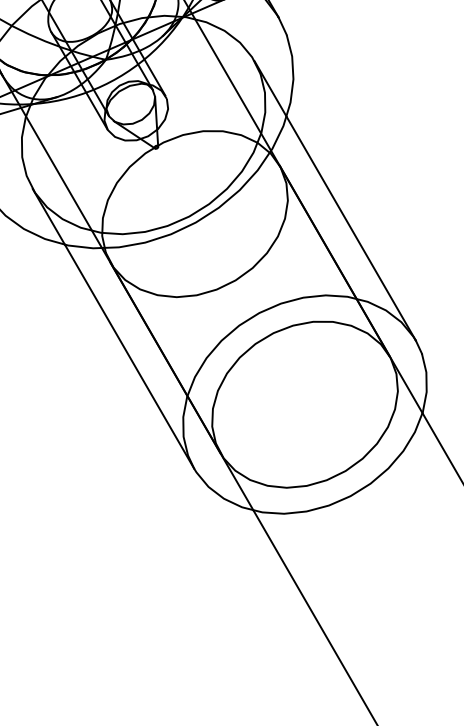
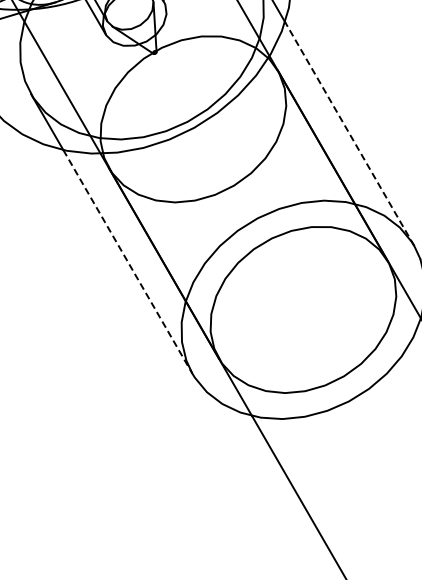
line: (351, 228) -> (349, 133), solid -> dashed
line: (129, 357) -> (127, 262), solid -> dashed

